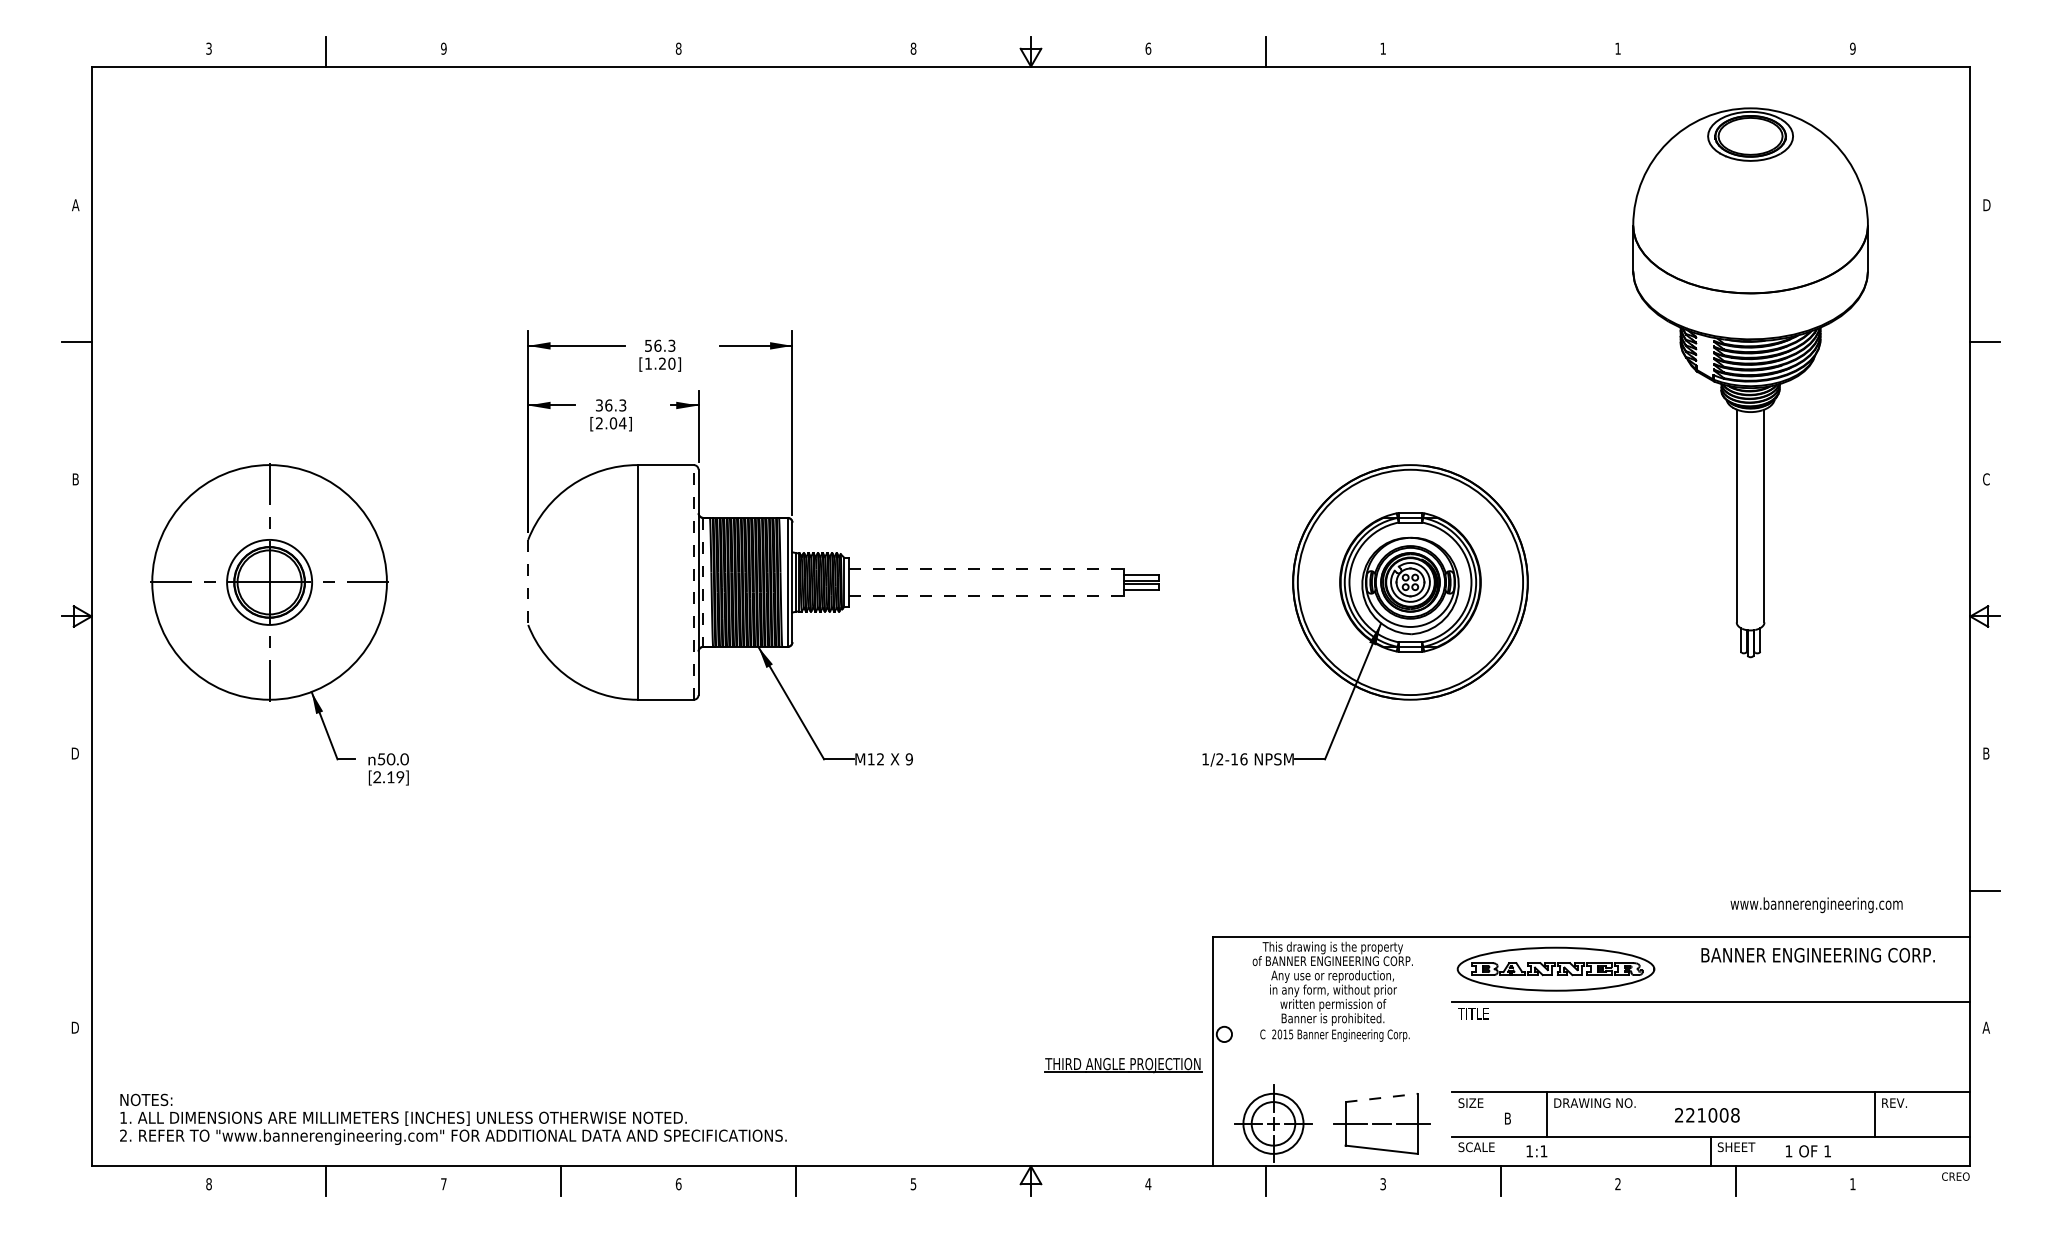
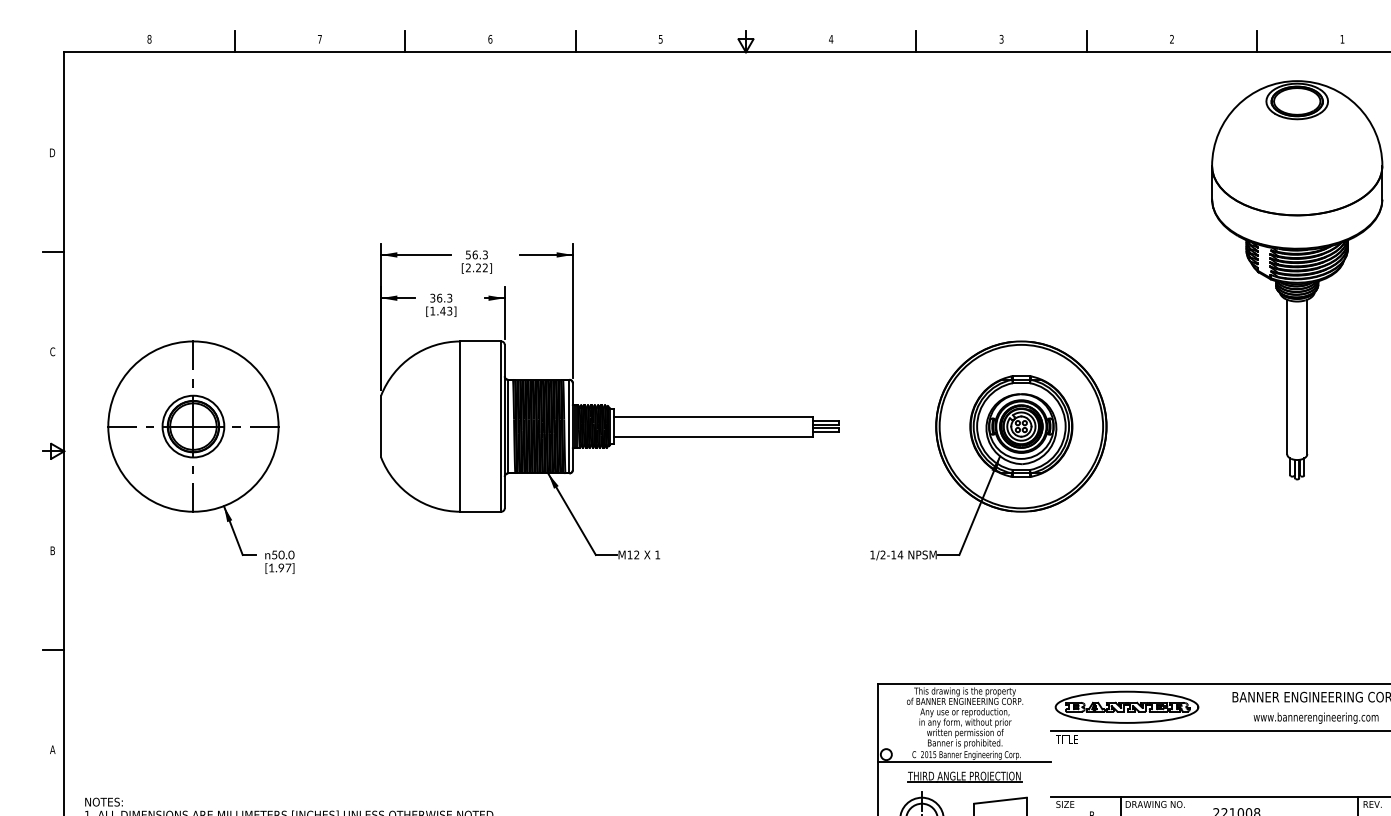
text: (208, 48) -> (149, 39), 3 -> 8
text: (443, 48) -> (319, 39), 9 -> 7
text: (678, 48) -> (490, 39), 8 -> 6
text: (913, 48) -> (660, 39), 8 -> 5
text: (1148, 48) -> (831, 39), 6 -> 4
text: (1382, 48) -> (1001, 39), 1 -> 3
text: (1617, 48) -> (1171, 39), 1 -> 2
text: (1852, 48) -> (1342, 39), 9 -> 1
line: (561, 51) -> (405, 41), added
line: (796, 51) -> (575, 41), added
line: (1500, 51) -> (1086, 41), added
line: (1735, 51) -> (1257, 41), added
text: (75, 205) -> (52, 153), A -> D
text: (660, 363) -> (477, 267), [1.20] -> [2.22]
part: (1750, 382) -> (1297, 280), moved
text: (610, 423) -> (440, 311), [2.04] -> [1.43]
text: (75, 479) -> (52, 351), B -> C
line: (986, 568) -> (713, 416), dashed -> solid
line: (693, 581) -> (501, 425), dashed -> solid
line: (528, 582) -> (381, 426), dashed -> solid
line: (703, 582) -> (508, 426), dashed -> solid
line: (986, 596) -> (713, 436), dashed -> solid
text: (74, 753) -> (51, 550), D -> B
text: (908, 759) -> (657, 555), 9 -> 1
text: (1243, 759) -> (900, 555), 1/2-16 -> 1/2-14
text: (388, 777) -> (279, 568), [2.19] -> [1.97]
line: (76, 890) -> (53, 650), added
text: (1816, 905) -> (1316, 718), moved
text: (75, 1027) -> (52, 749), D -> A
line: (1332, 1044) -> (964, 761), added
part: (1123, 1065) -> (964, 777), moved
line: (1382, 1097) -> (1001, 800), dashed -> solid

